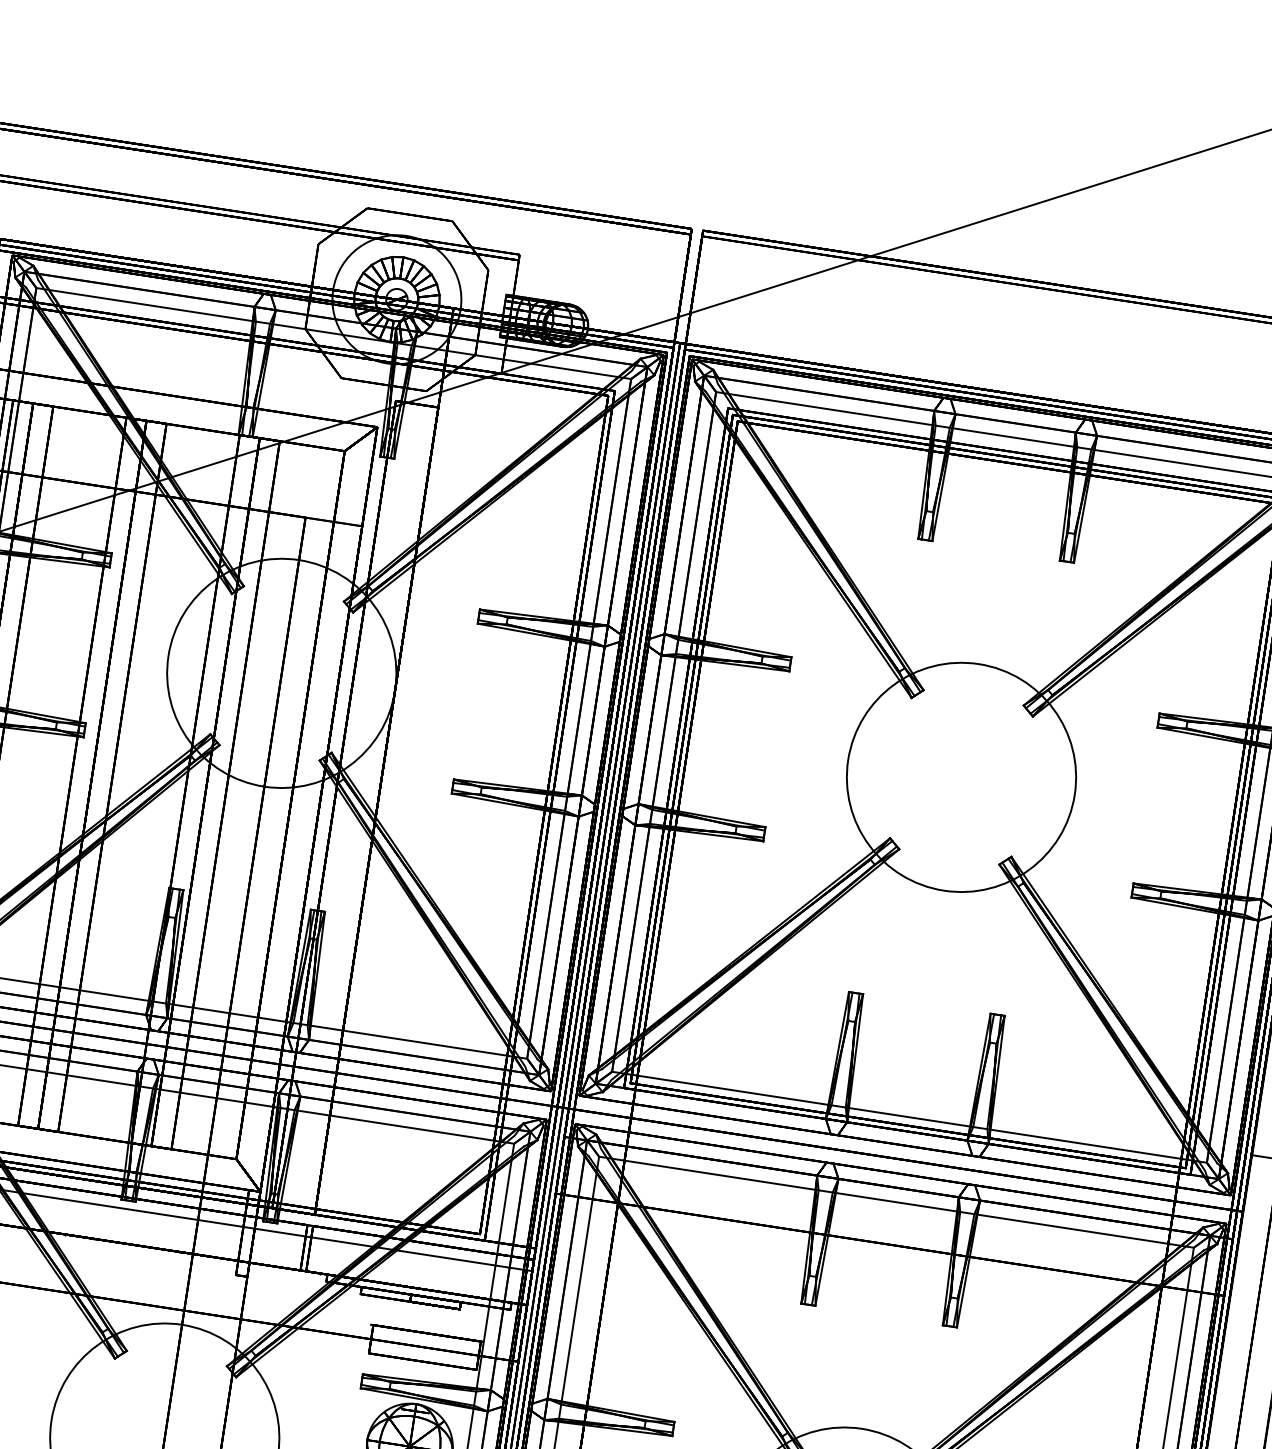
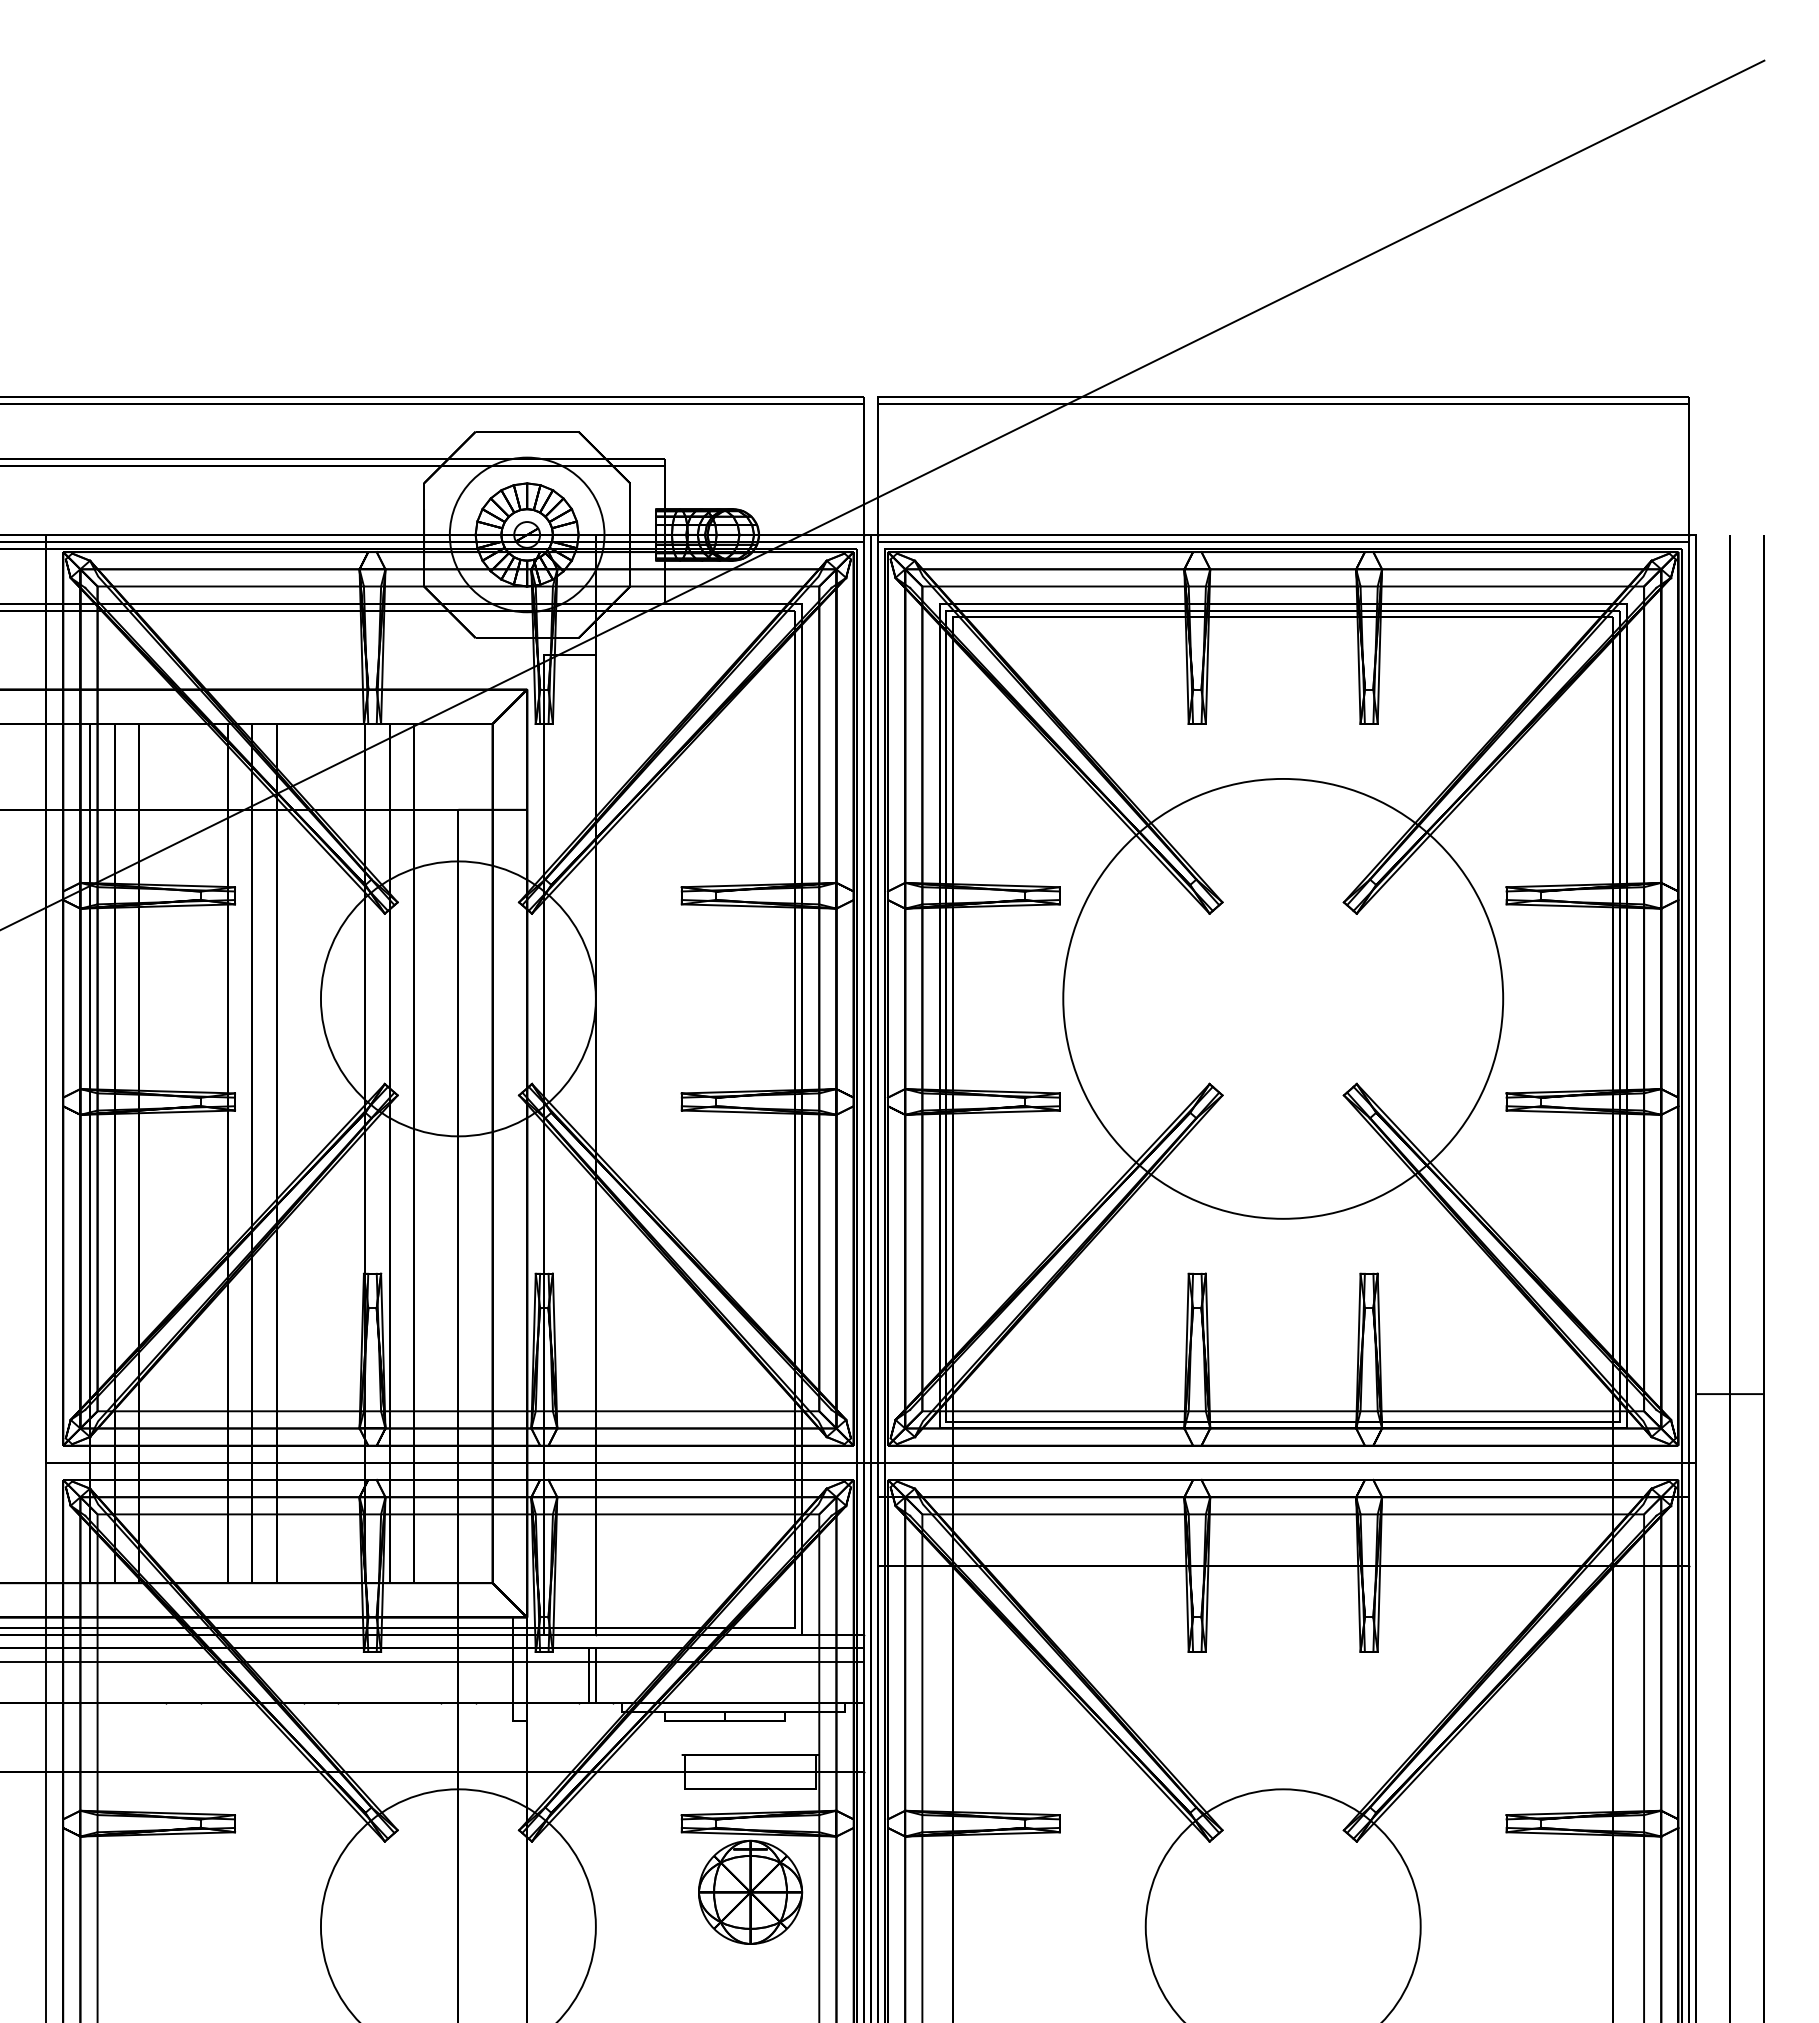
circle: (960, 776) -> (1282, 998), size x1.6

